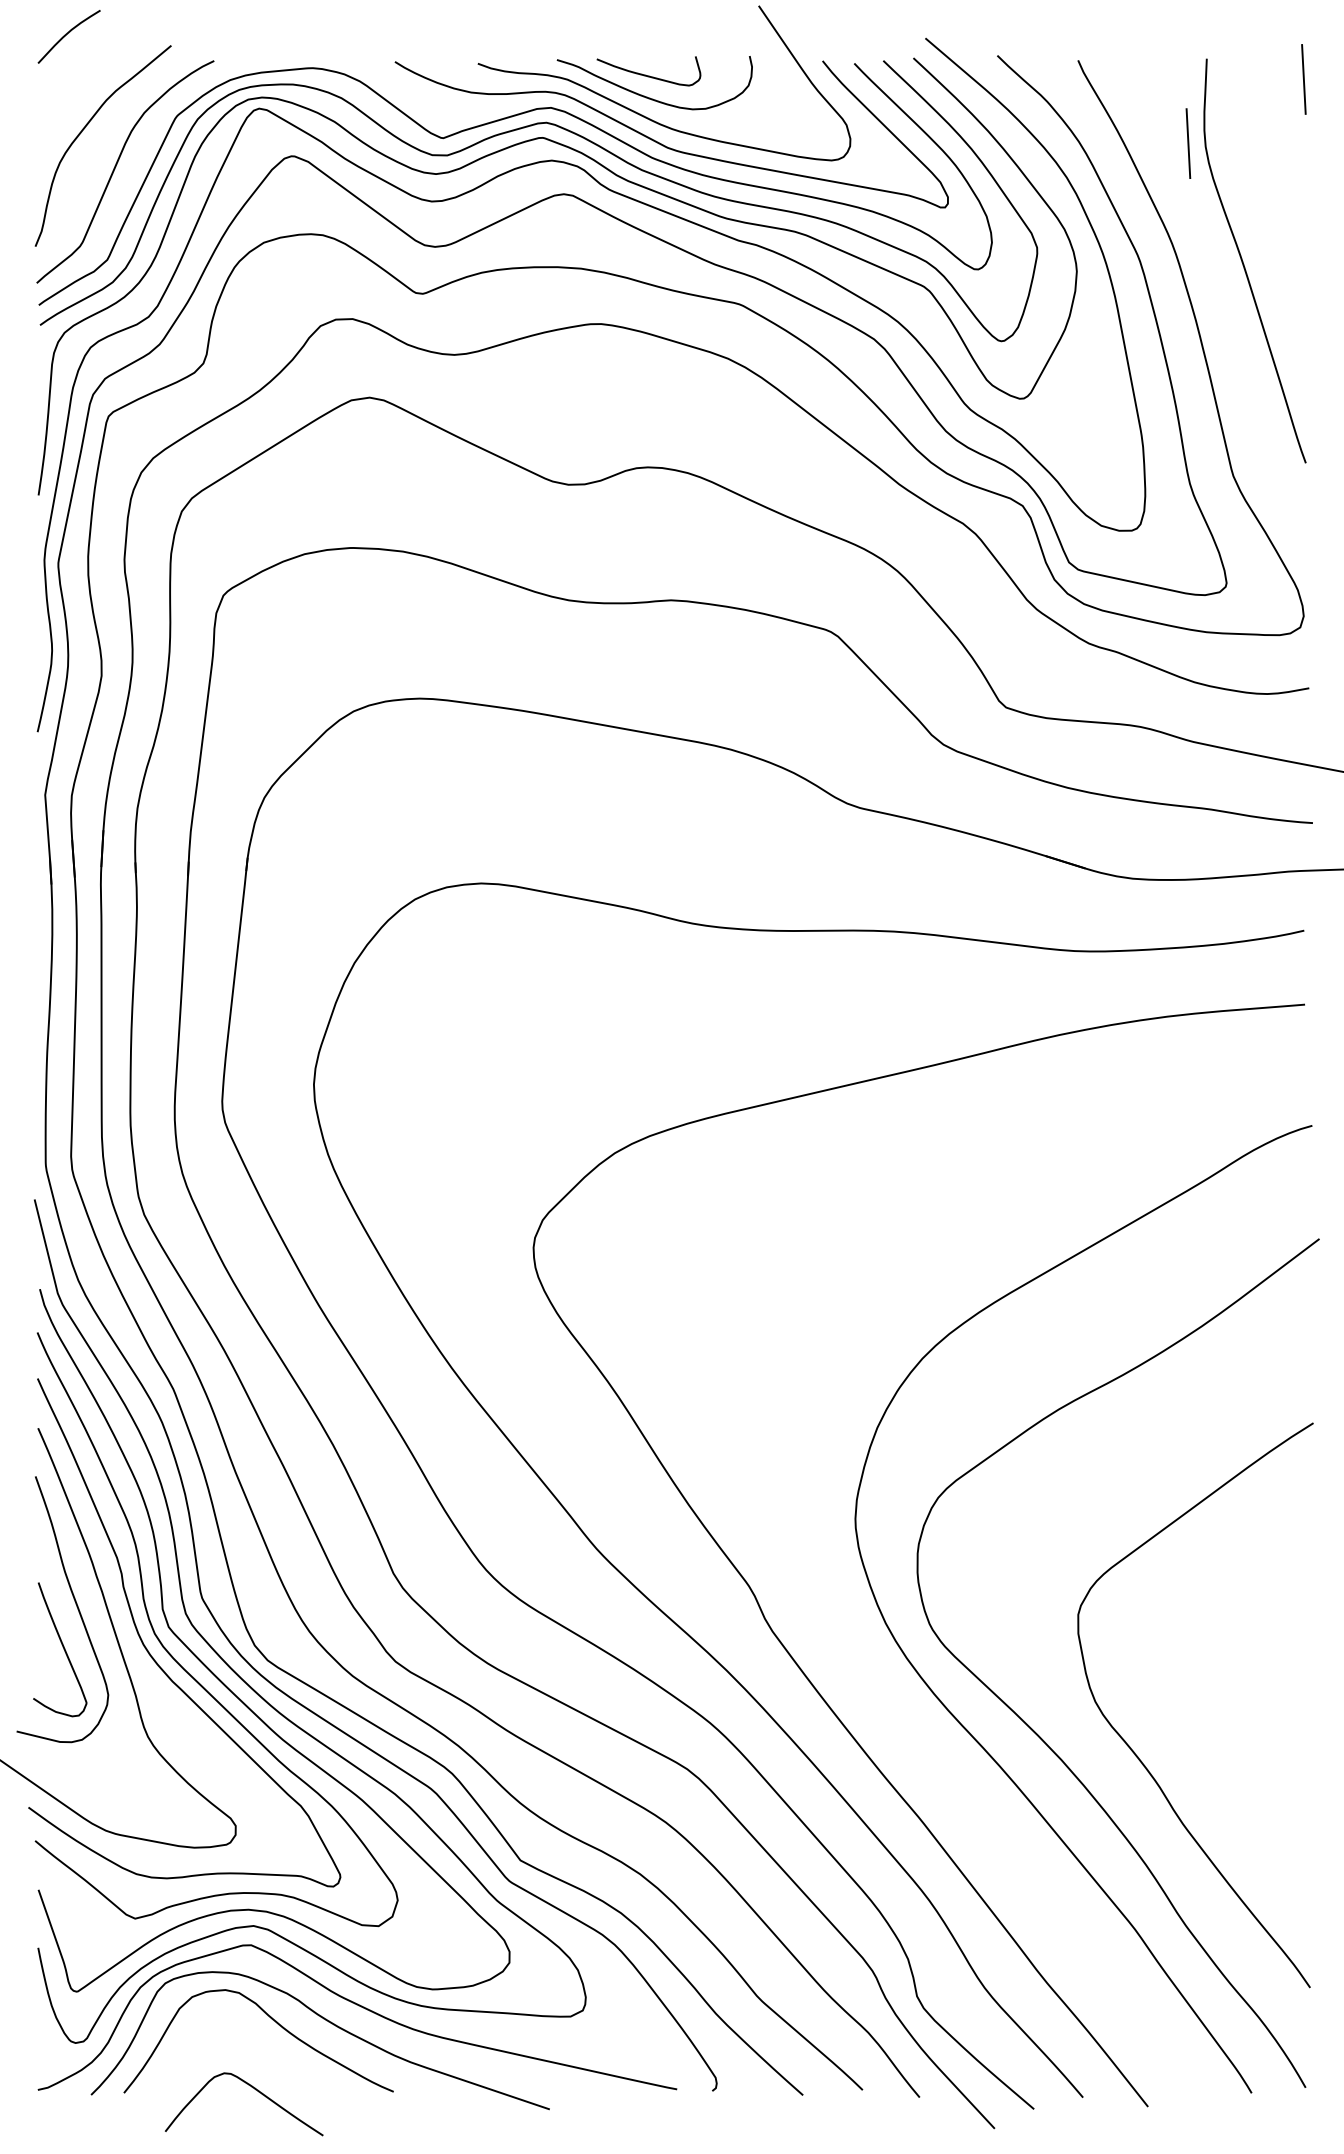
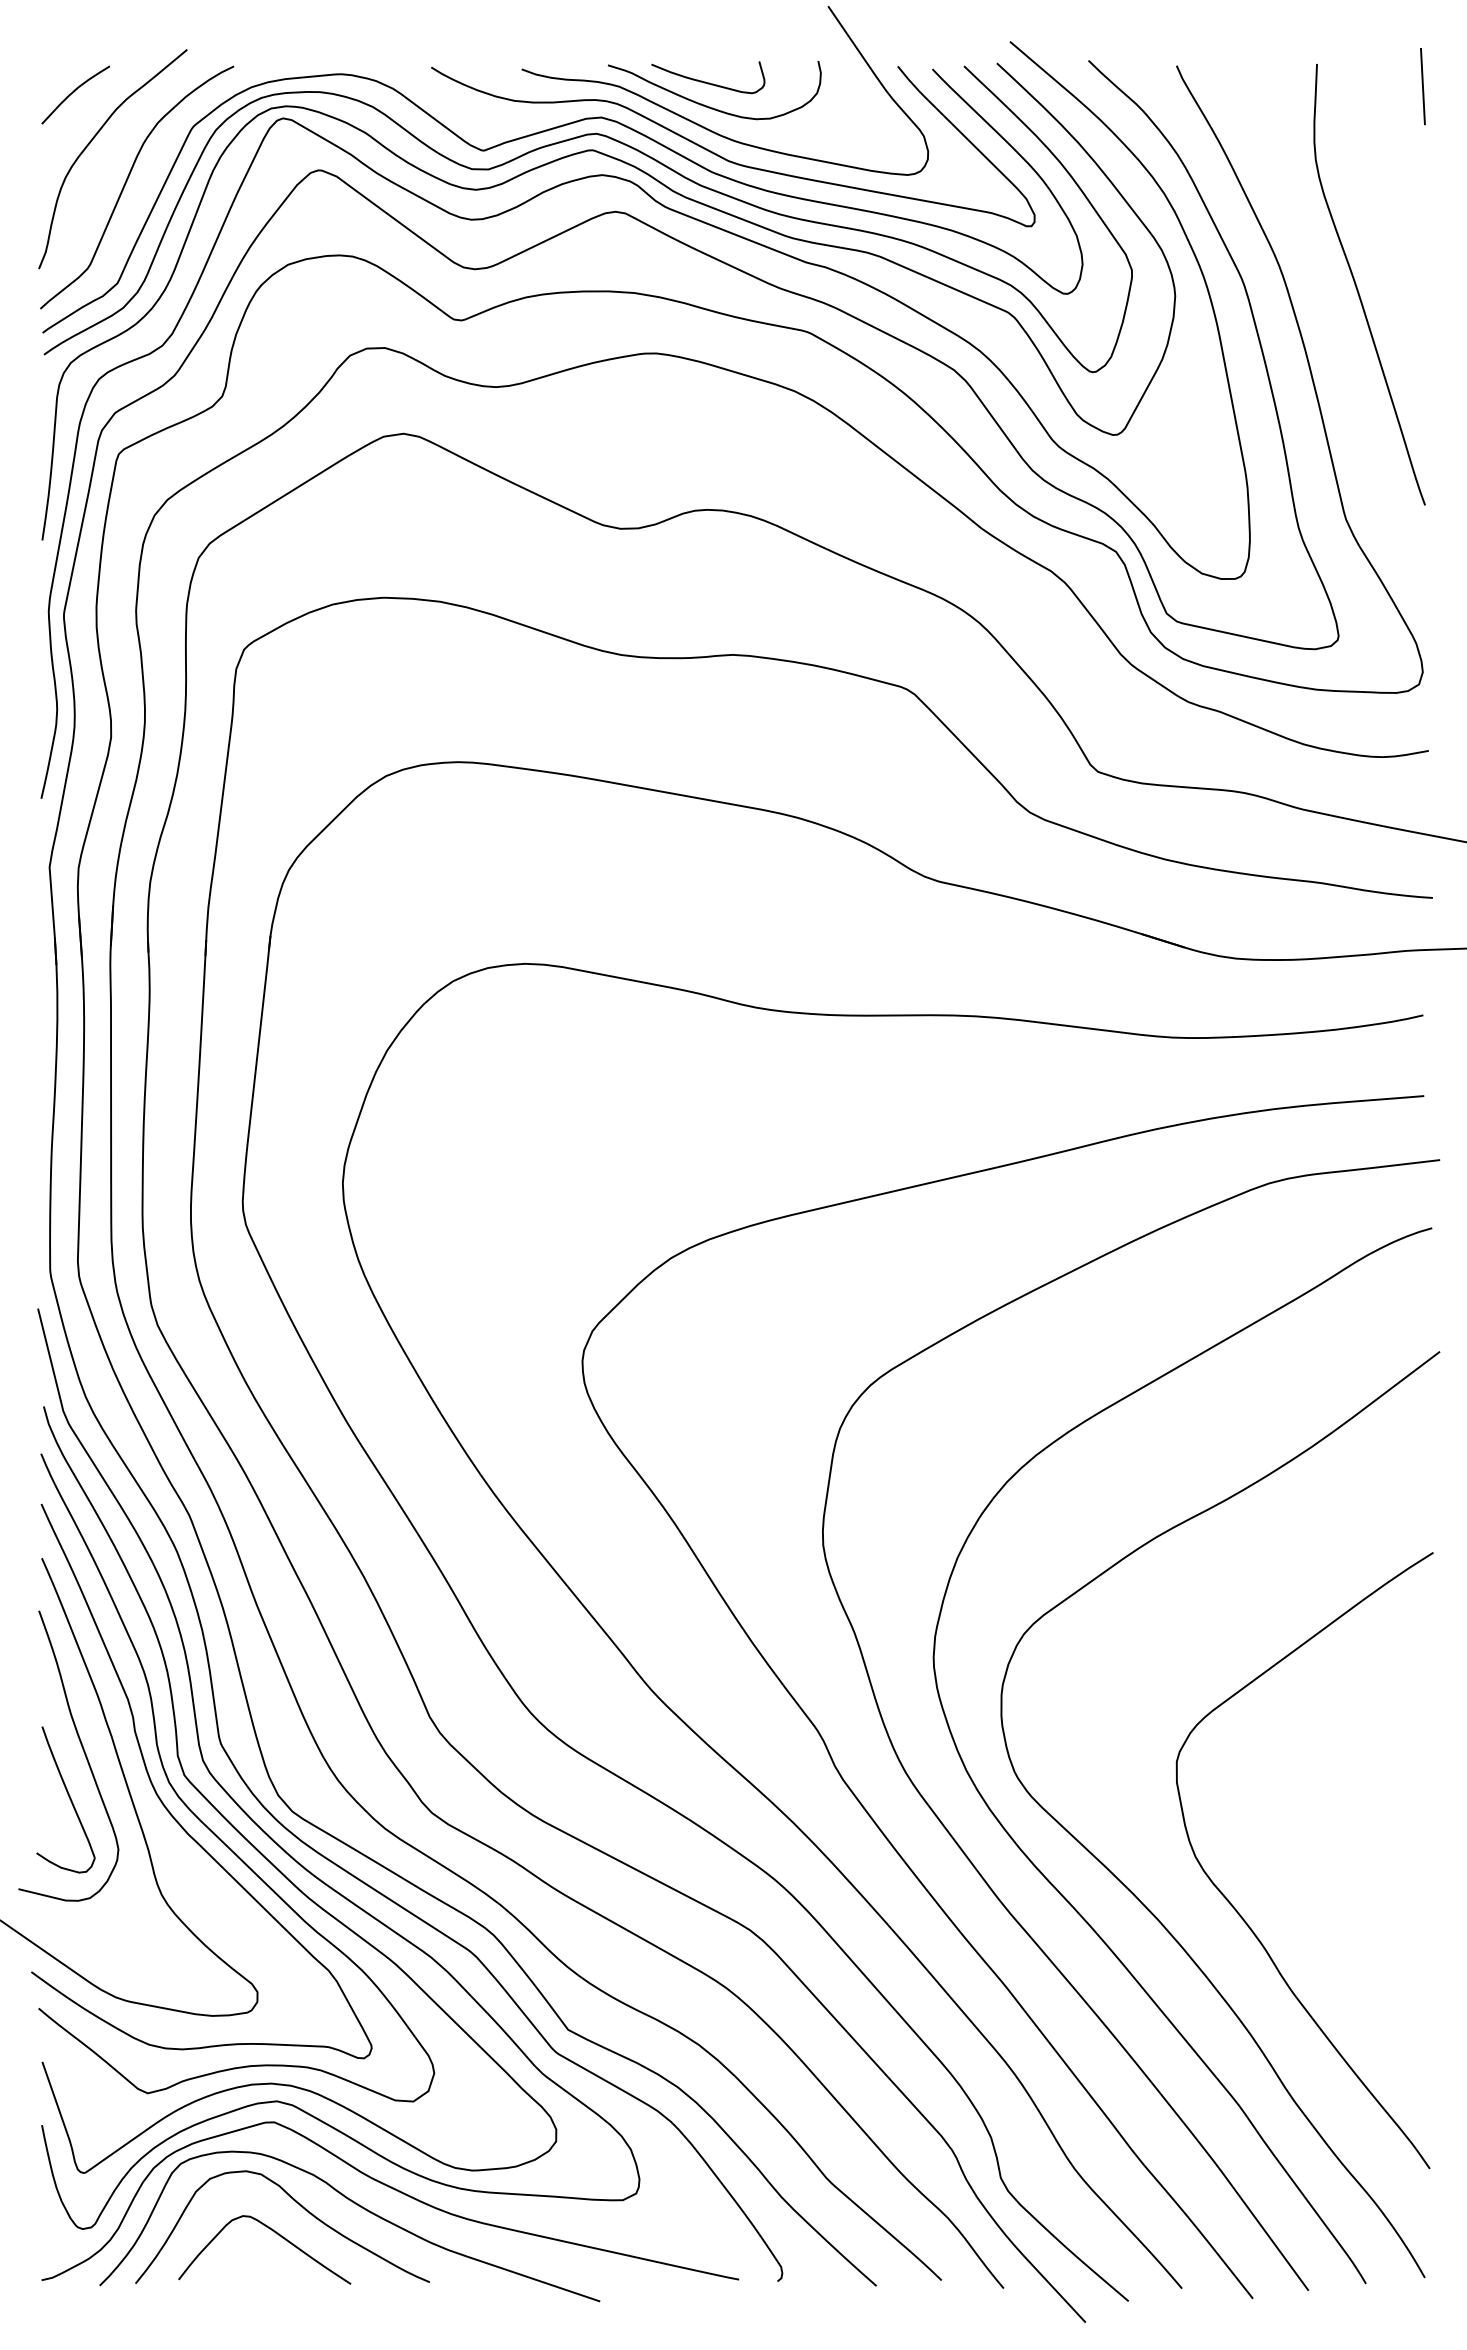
curve: (68, 34) -> (74, 92), moved
line: (1187, 143) -> (1296, 156), removed
curve: (883, 1697) -> (964, 1851), added
curve: (254, 2089) -> (275, 2233), moved

